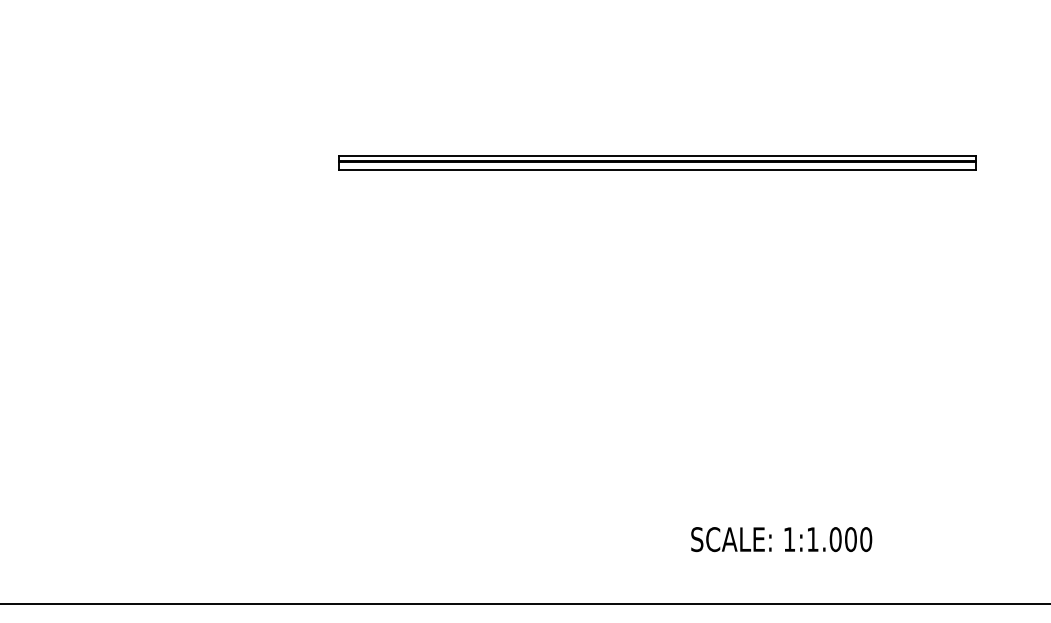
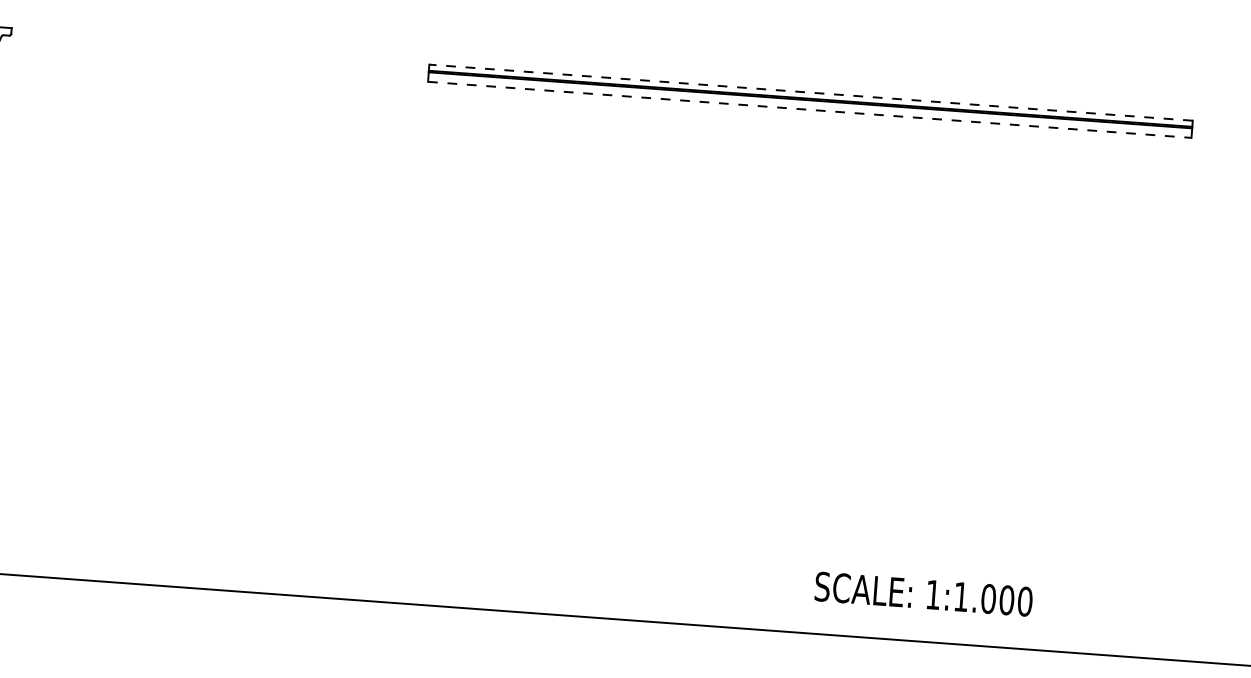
line: (657, 155) -> (810, 92), solid -> dashed
line: (658, 169) -> (810, 109), solid -> dashed
text: (781, 539) -> (923, 594), moved

